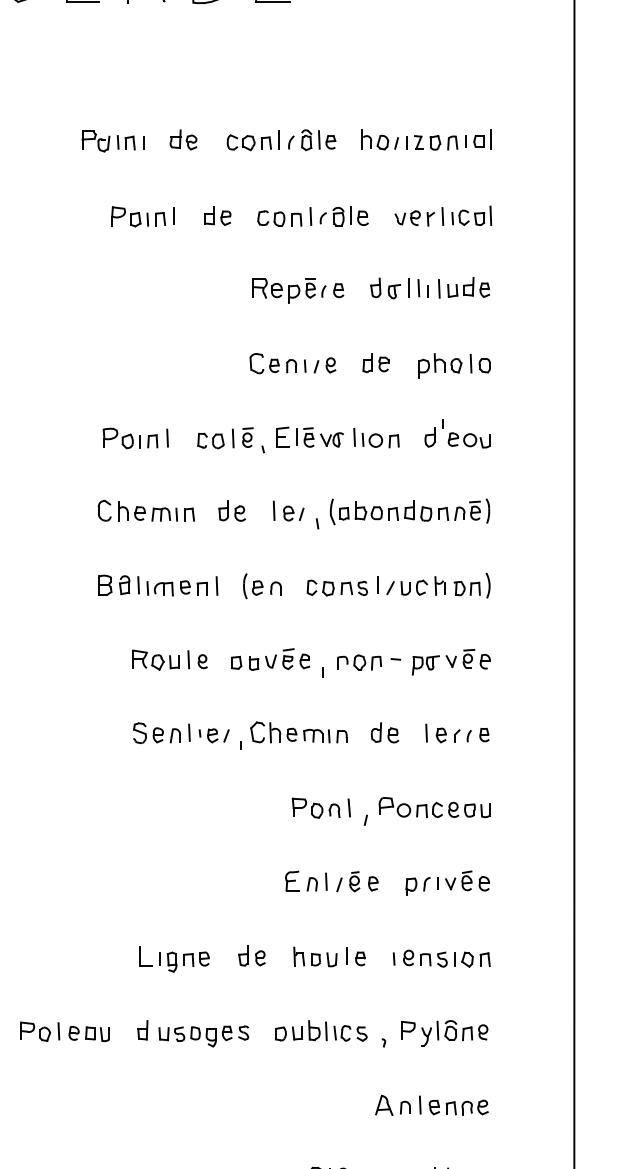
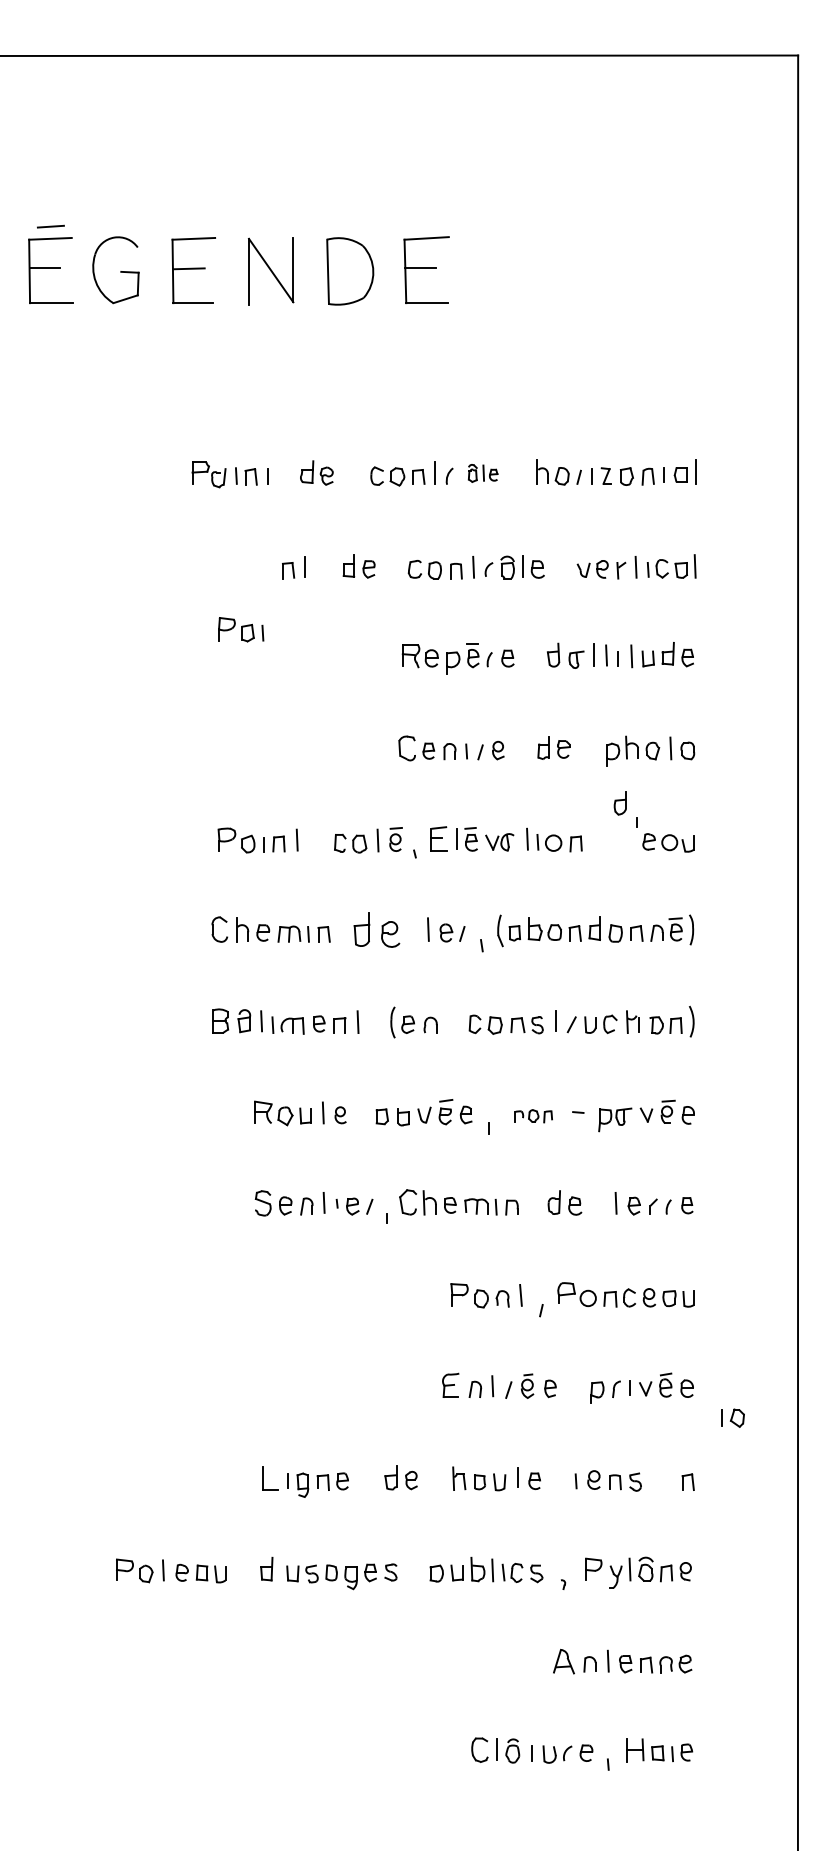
part: (318, 140) -> (482, 473), size x0.7
part: (130, 216) -> (241, 629), moved
part: (429, 437) -> (619, 803), moved
part: (231, 510) -> (376, 929), size x1.4
part: (359, 661) -> (533, 1115), size x0.7
part: (463, 959) -> (732, 1417), moved

